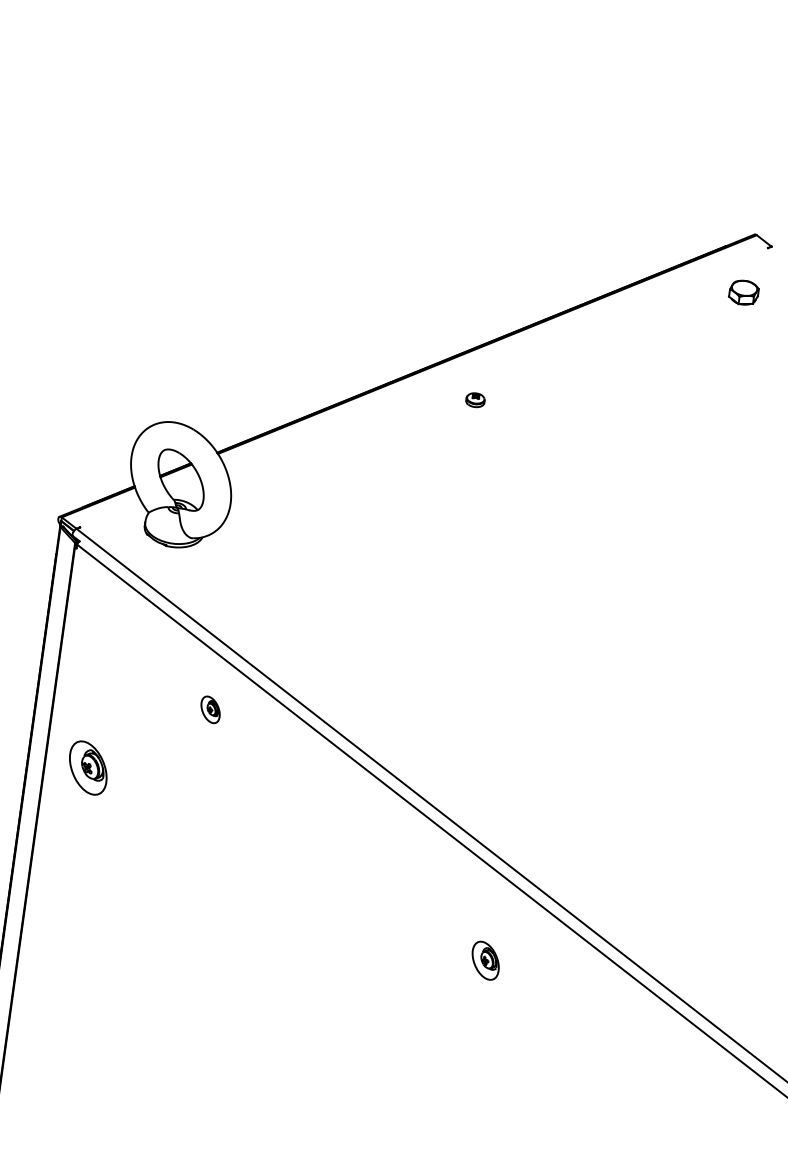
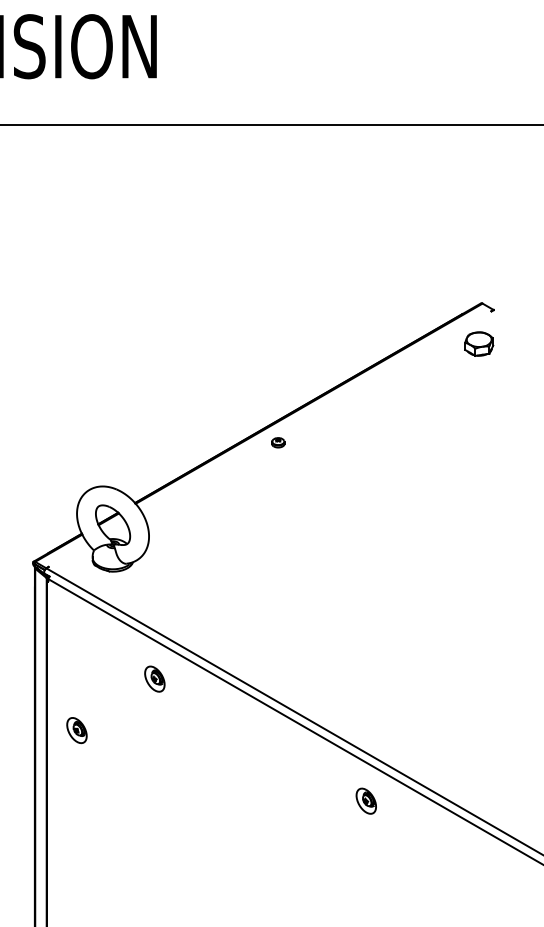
part: (744, 291) -> (479, 343), size x1.43
part: (475, 399) -> (278, 442), moved
part: (210, 708) -> (154, 678), size x1.43
part: (87, 768) -> (76, 730), size x0.71
part: (484, 959) -> (365, 800), moved

